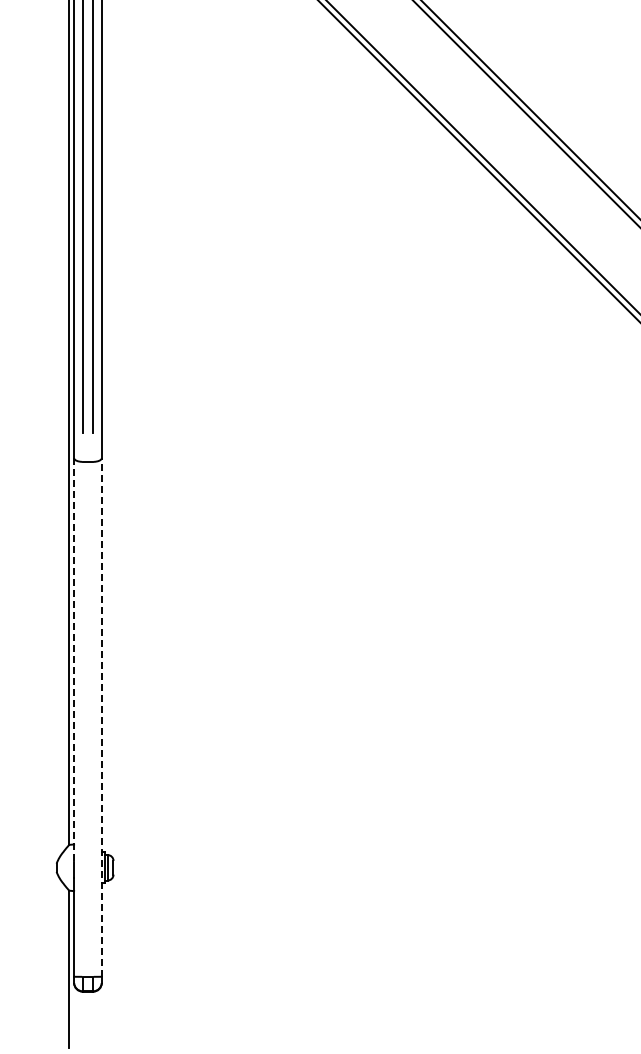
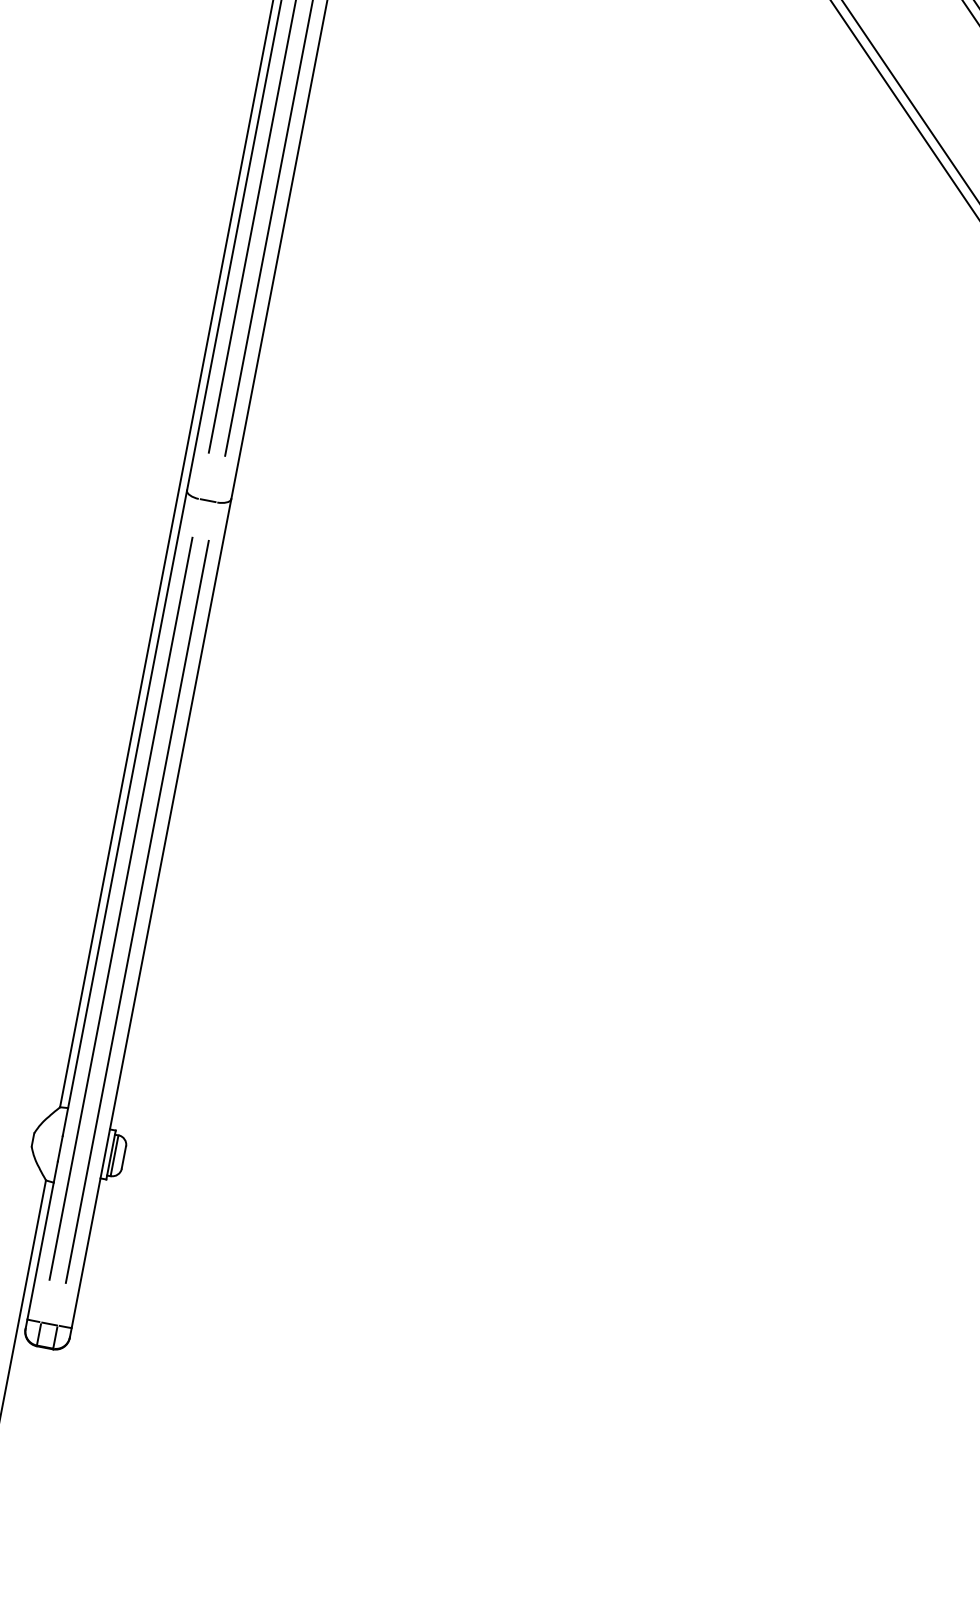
line: (74, 660) -> (125, 814), dashed -> solid
line: (101, 716) -> (151, 911), dashed -> solid
line: (82, 718) -> (120, 909), added
line: (93, 718) -> (137, 912), added

